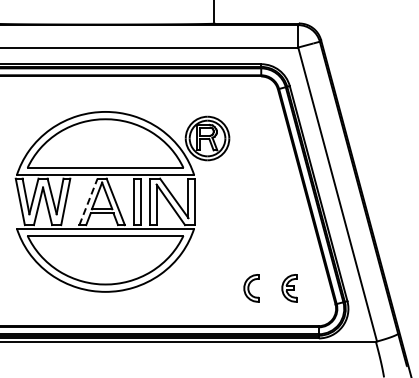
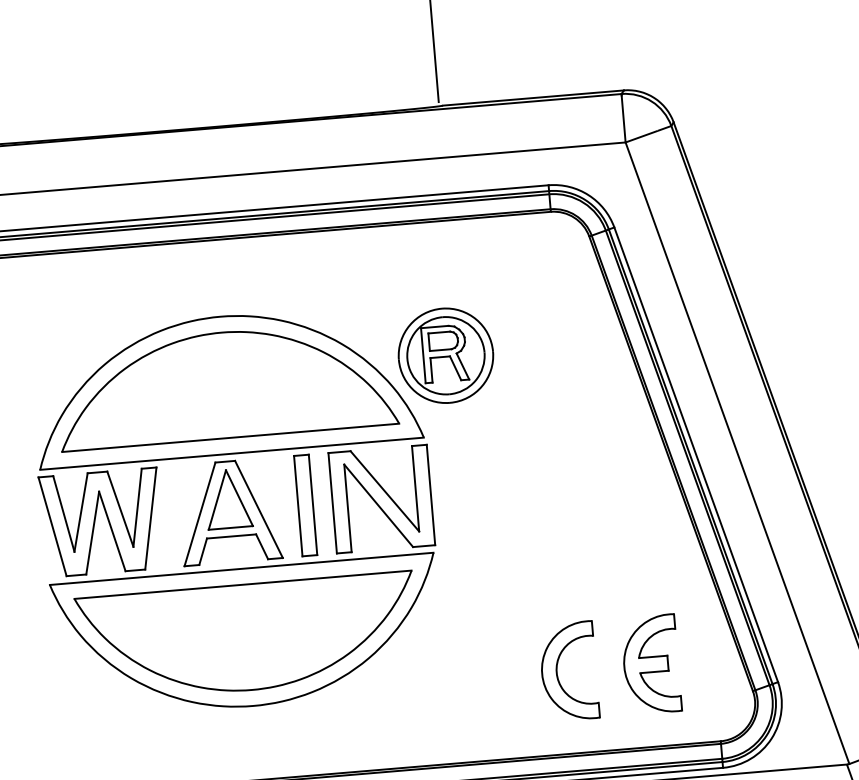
line: (88, 201) -> (199, 513), dashed -> solid
part: (251, 288) -> (568, 672), size x1.67
part: (289, 288) -> (650, 665), size x1.67

